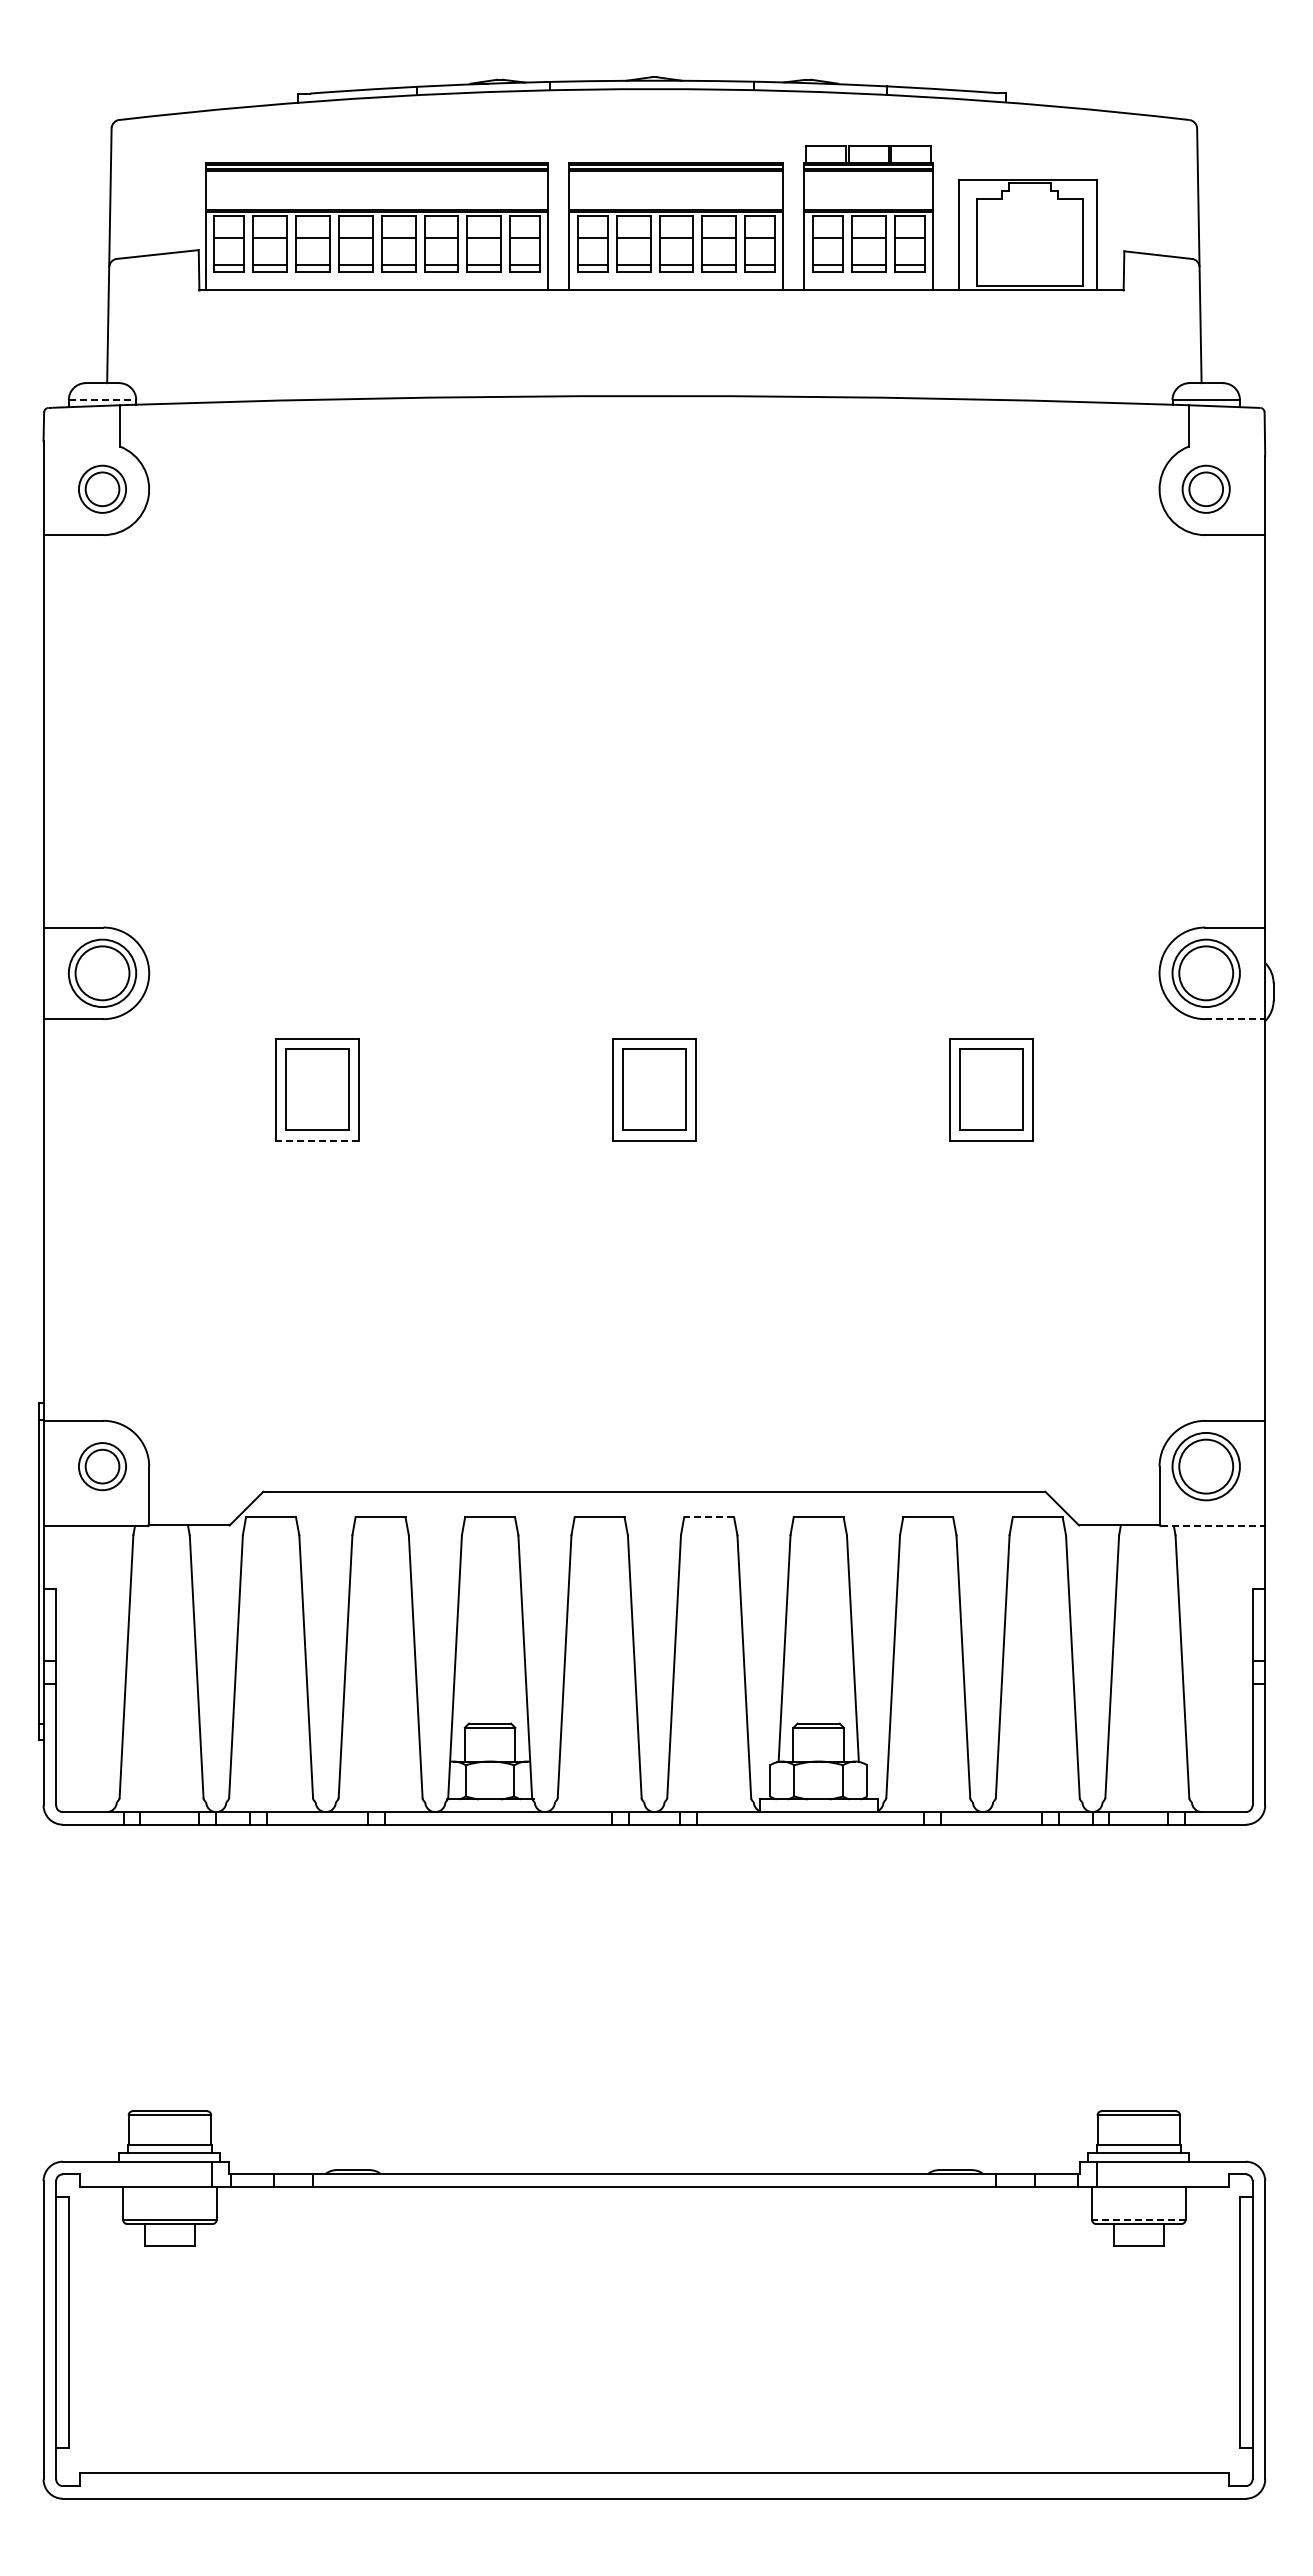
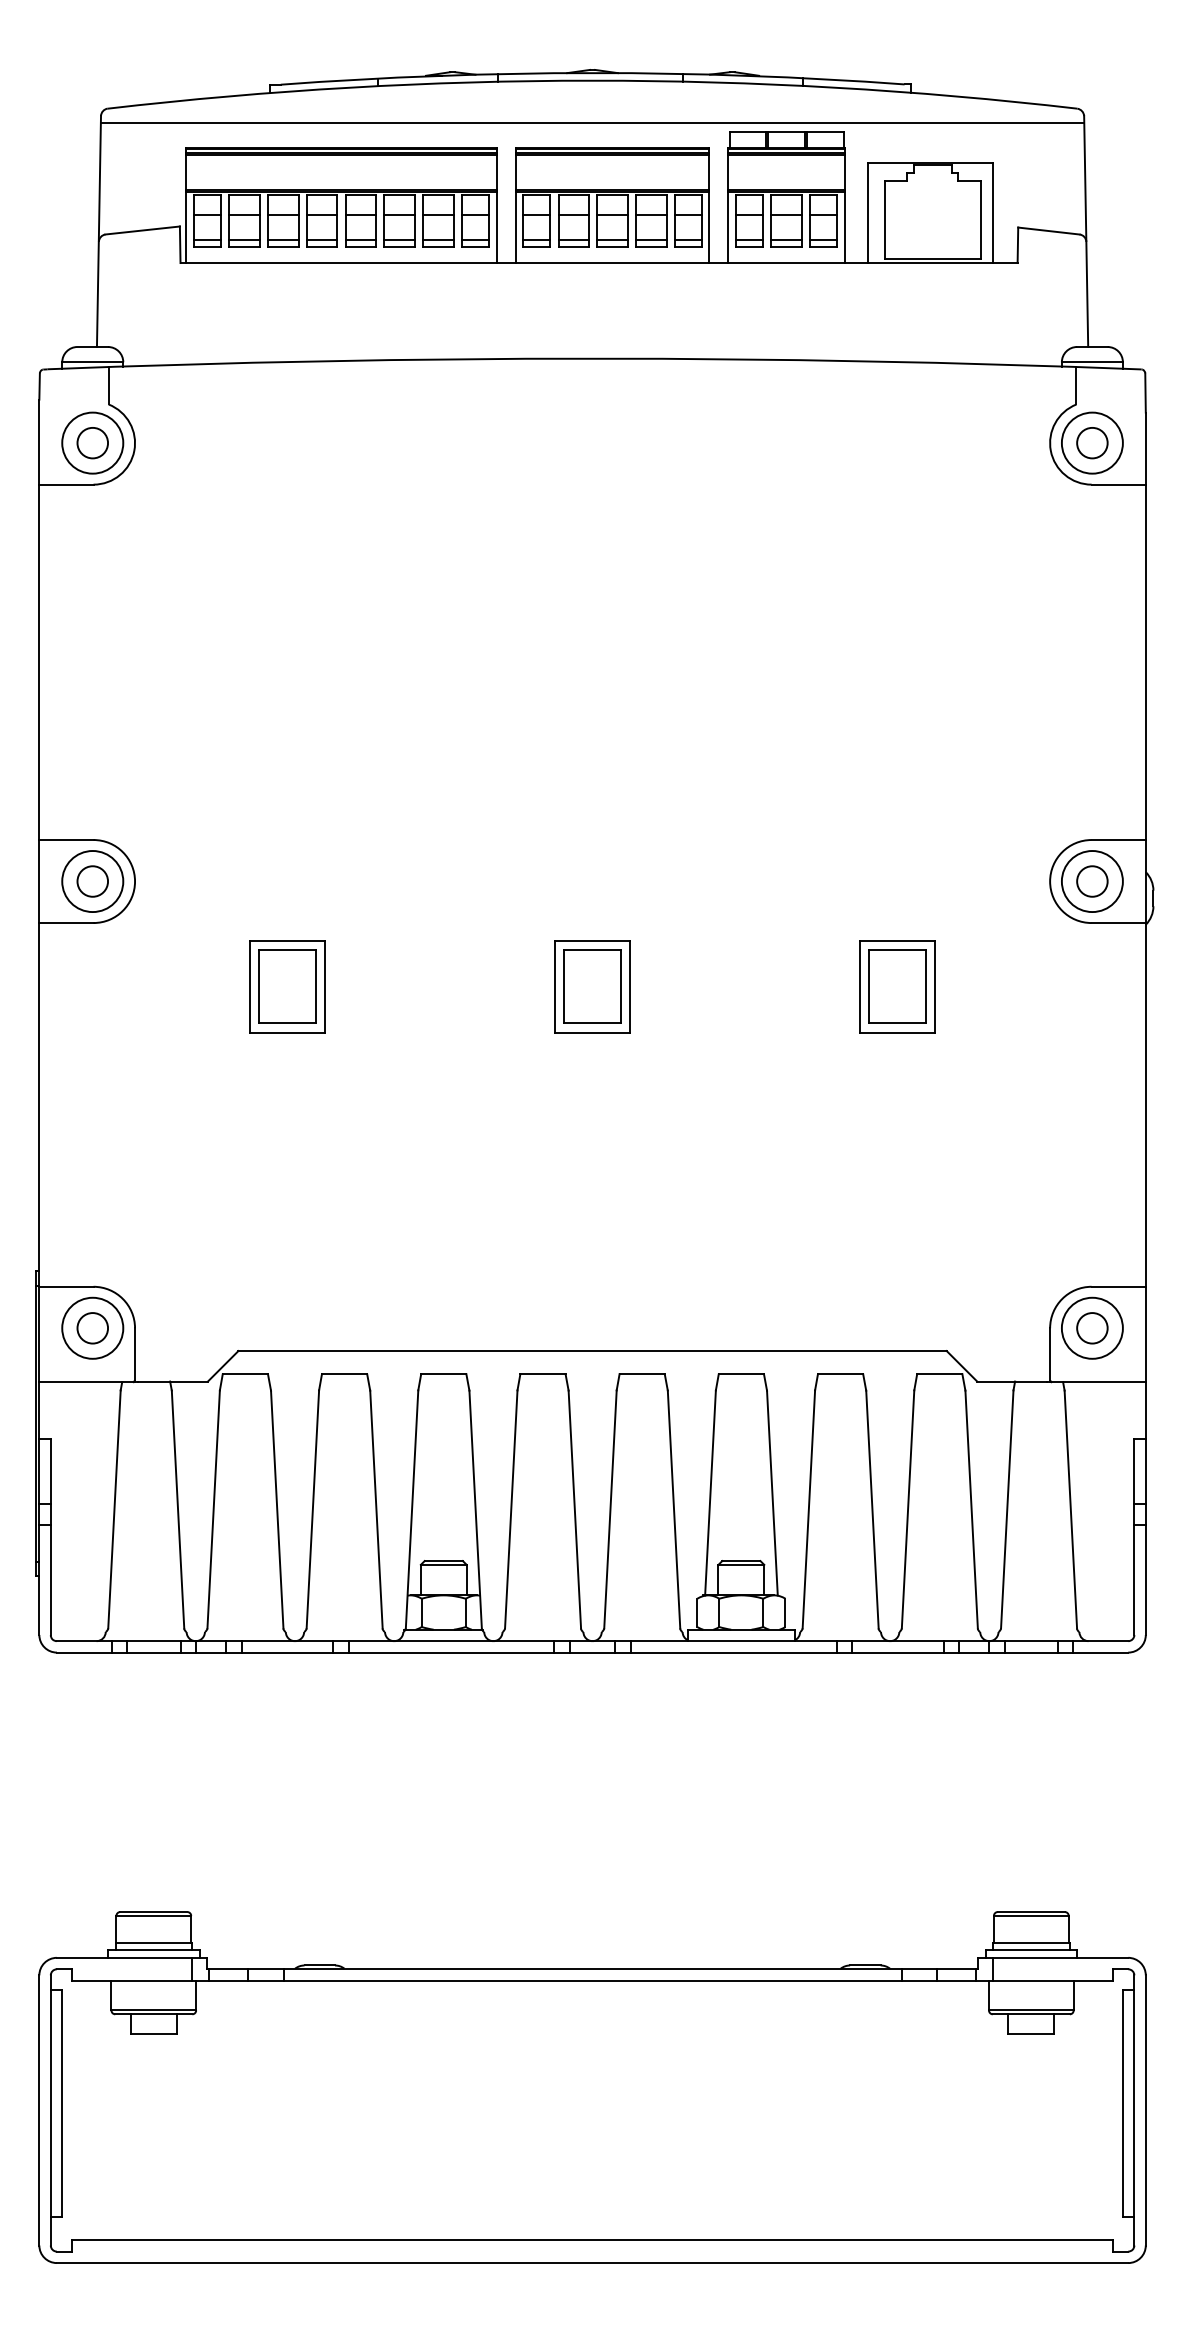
line: (654, 136) -> (592, 123), added
line: (102, 400) -> (92, 362), dashed -> solid
circle: (102, 489) -> (92, 443), size x1.43
circle: (1205, 489) -> (1091, 443), size x1.43
circle: (102, 973) -> (92, 881), size x0.62
circle: (1206, 973) -> (1092, 881), size x0.62
line: (1235, 1019) -> (1118, 923), dashed -> solid
line: (317, 1140) -> (287, 1032), dashed -> solid
circle: (102, 1466) -> (92, 1328), size x1.43
circle: (1206, 1466) -> (1092, 1328), size x0.62
line: (709, 1517) -> (642, 1374), dashed -> solid
line: (1213, 1526) -> (1098, 1382), dashed -> solid
line: (1138, 2219) -> (1031, 2010), dashed -> solid

